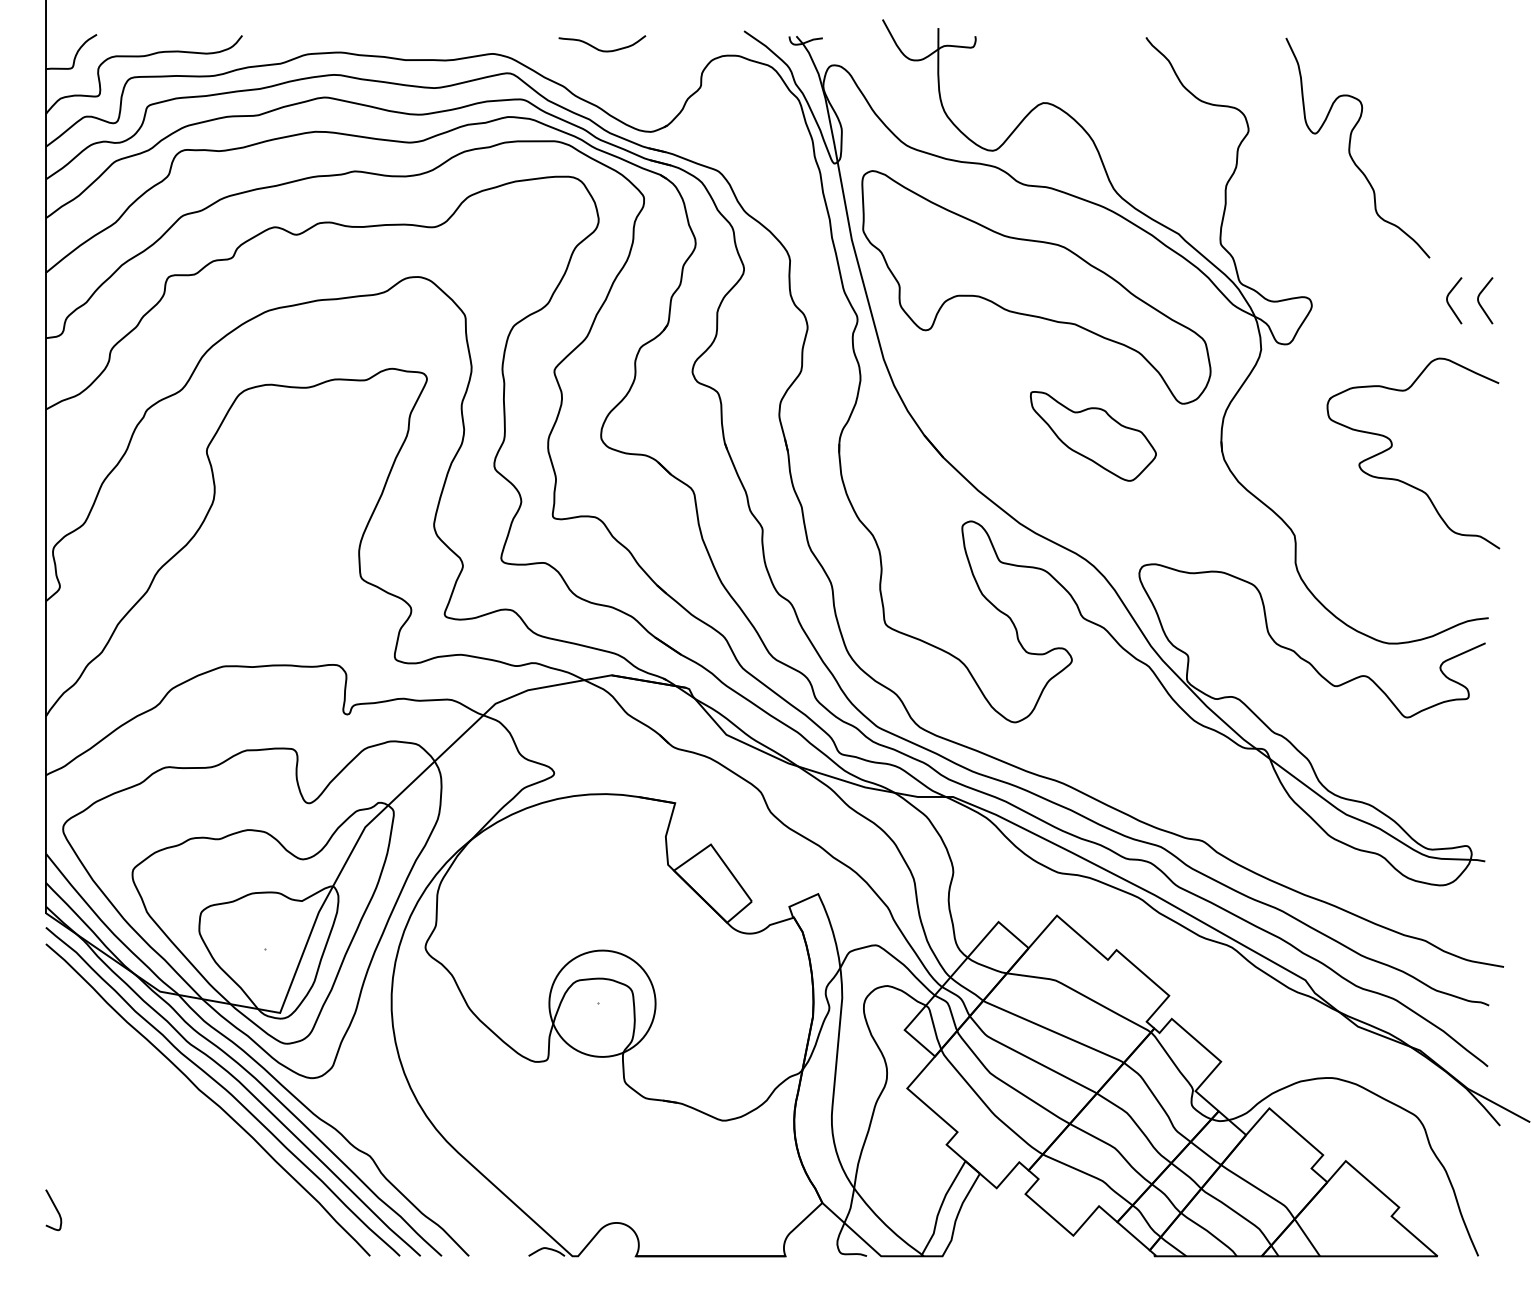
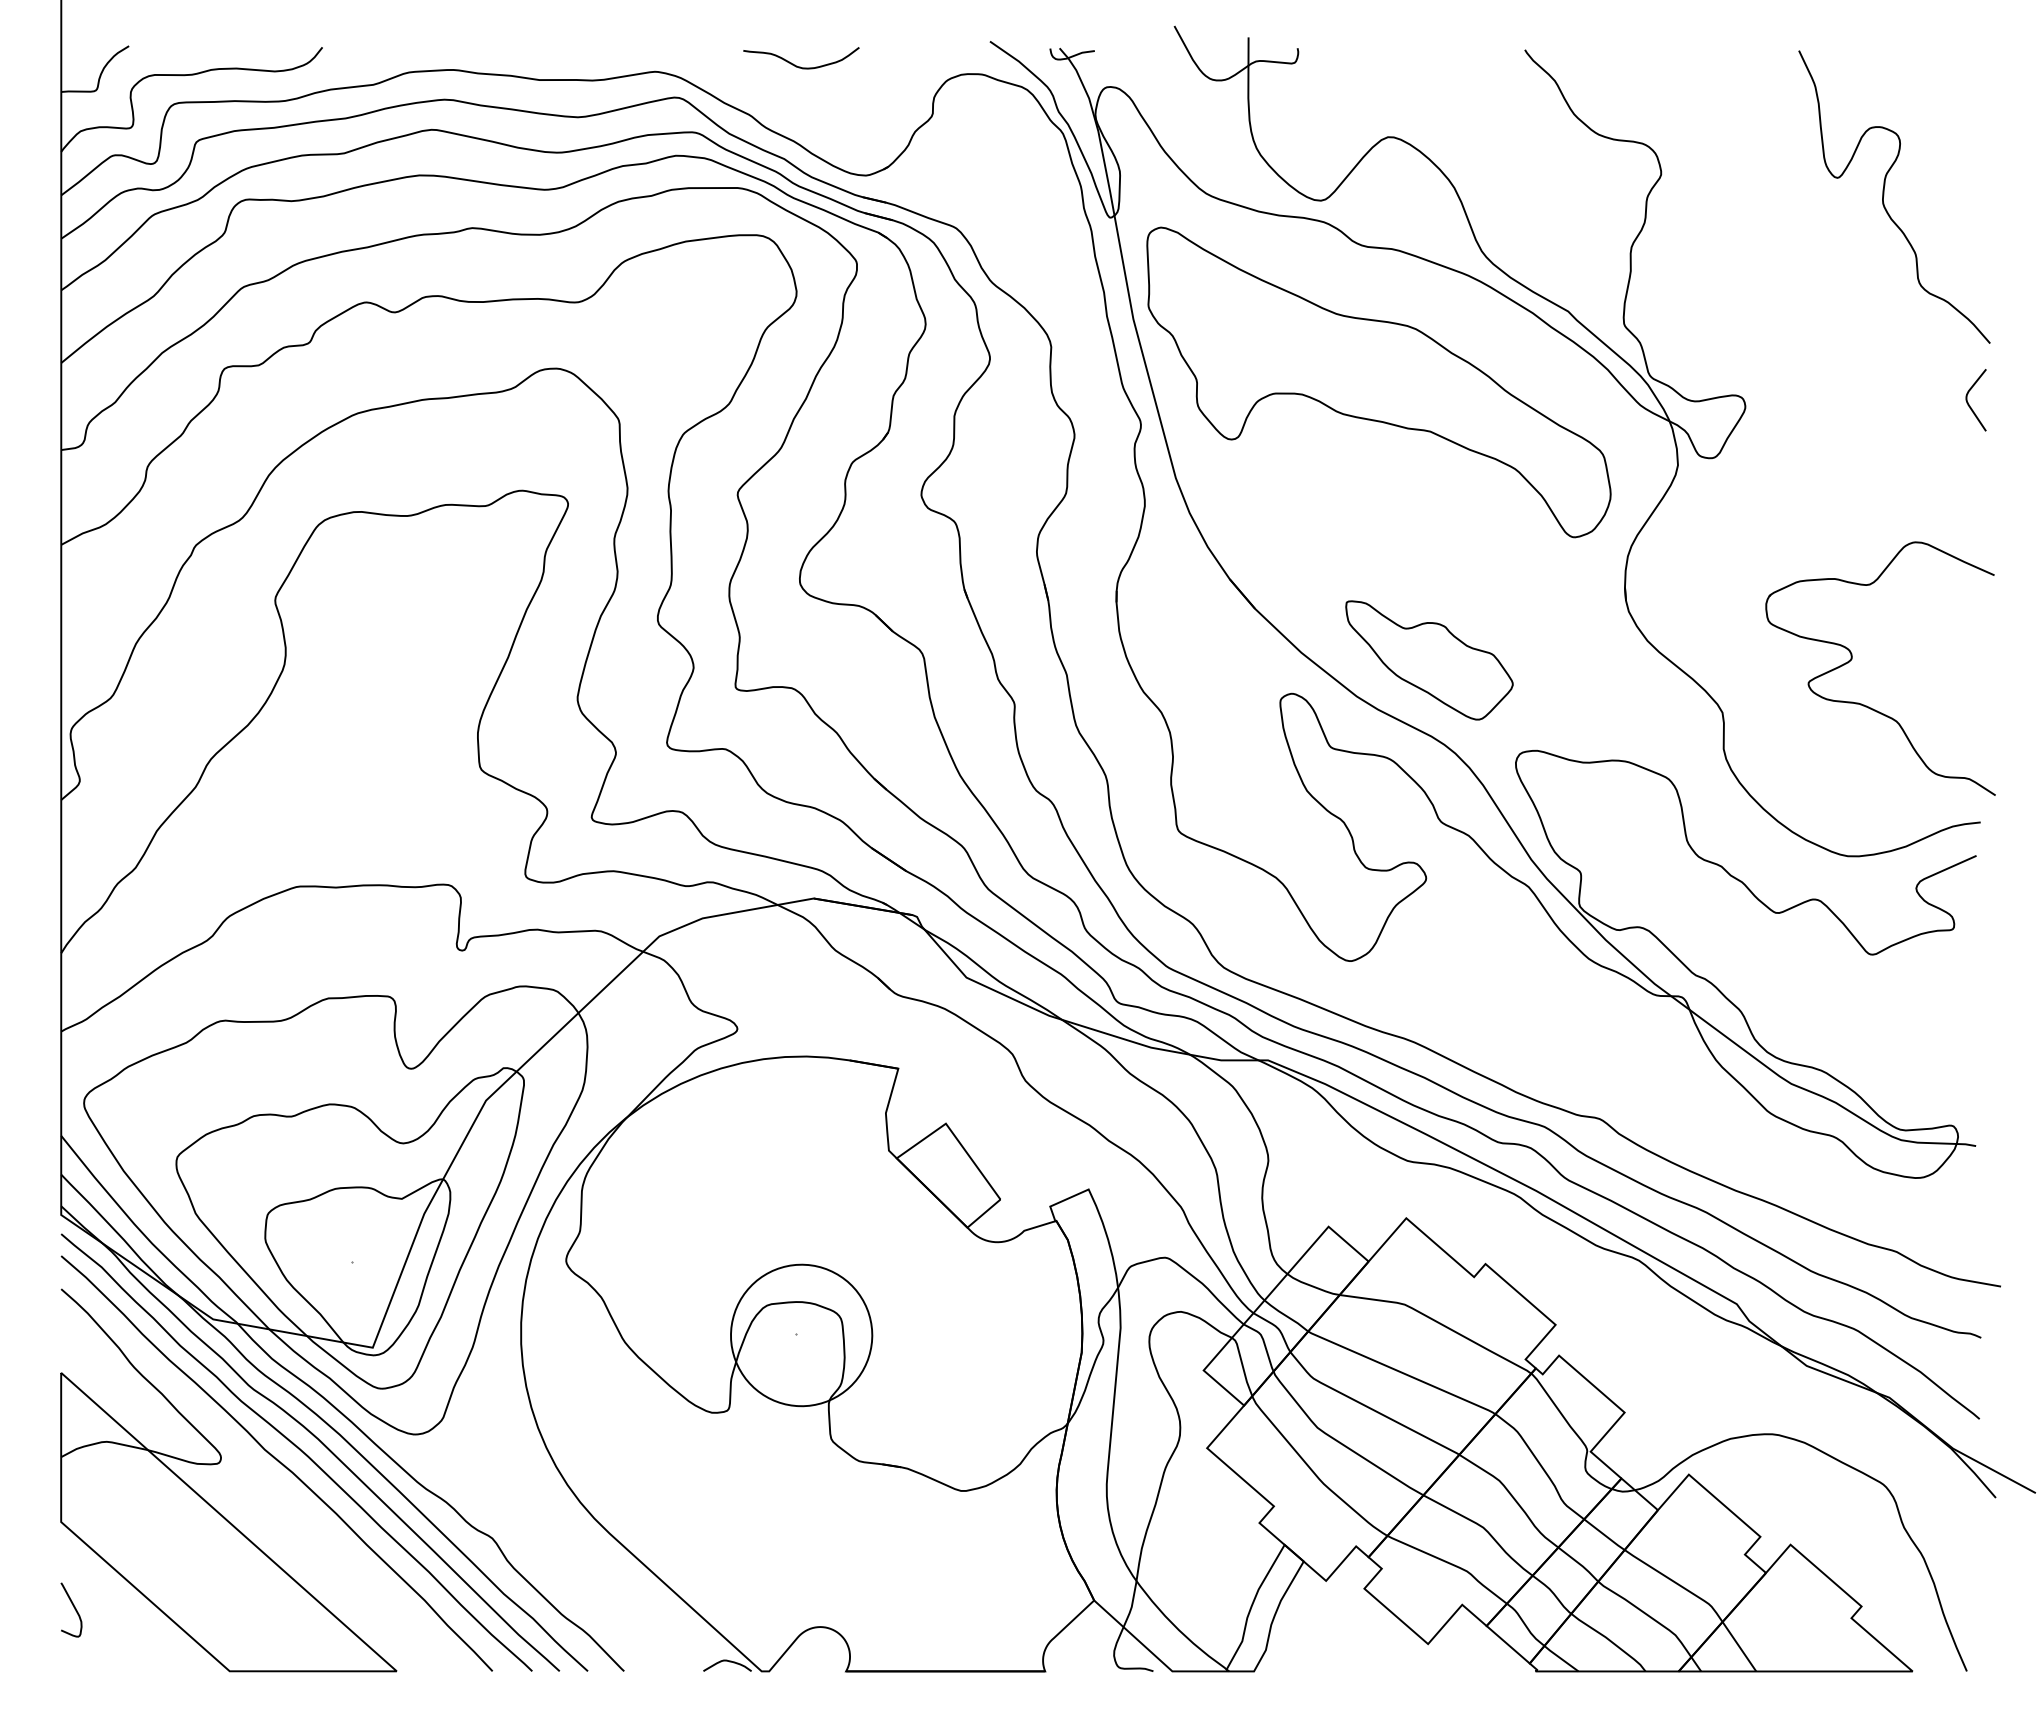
curve: (1350, 147) -> (1884, 196), moved
curve: (1449, 303) -> (1928, 403), removed
part: (1092, 436) -> (1428, 660), moved
part: (1392, 446) -> (1852, 659), moved
part: (164, 1100) -> (218, 1464), added

